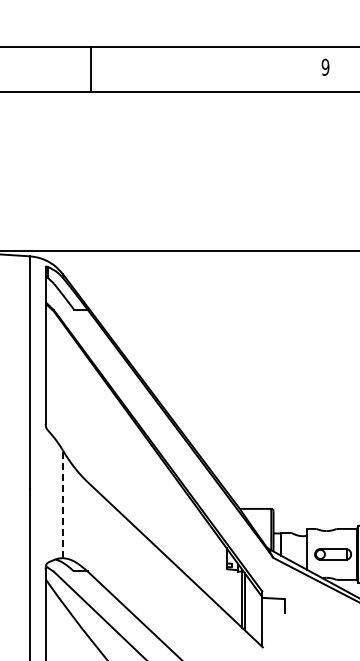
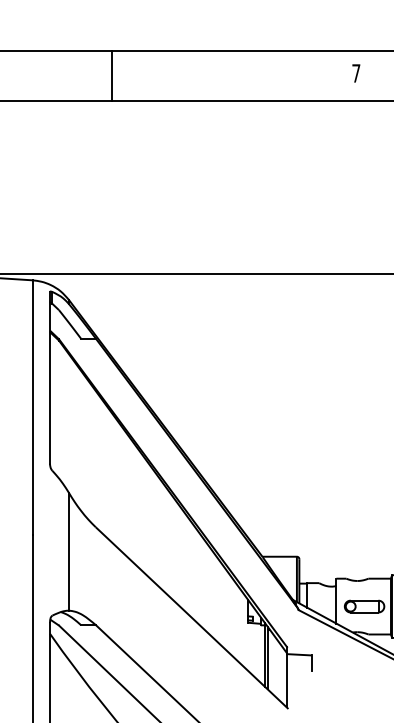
text: (325, 66) -> (356, 72), 9 -> 7
line: (90, 69) -> (112, 75), moved
line: (62, 504) -> (68, 551), dashed -> solid

